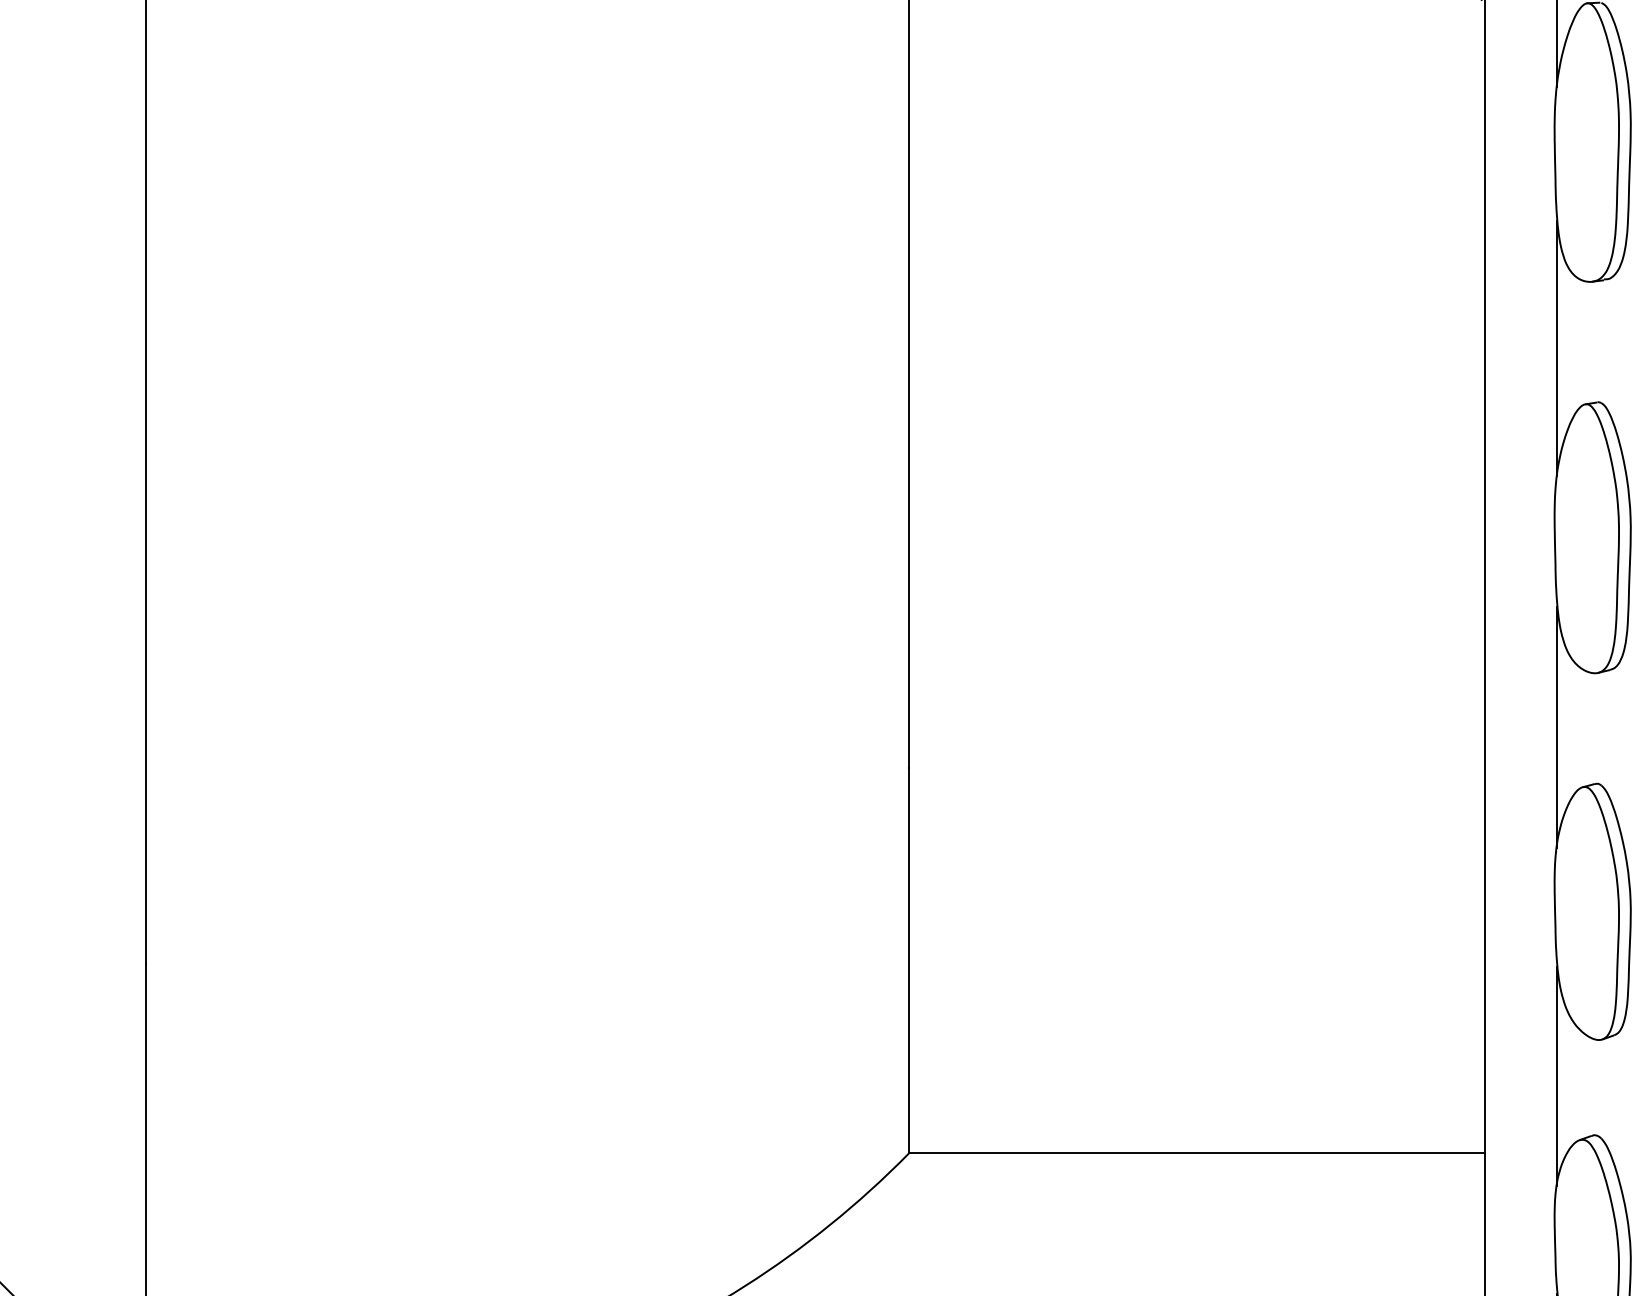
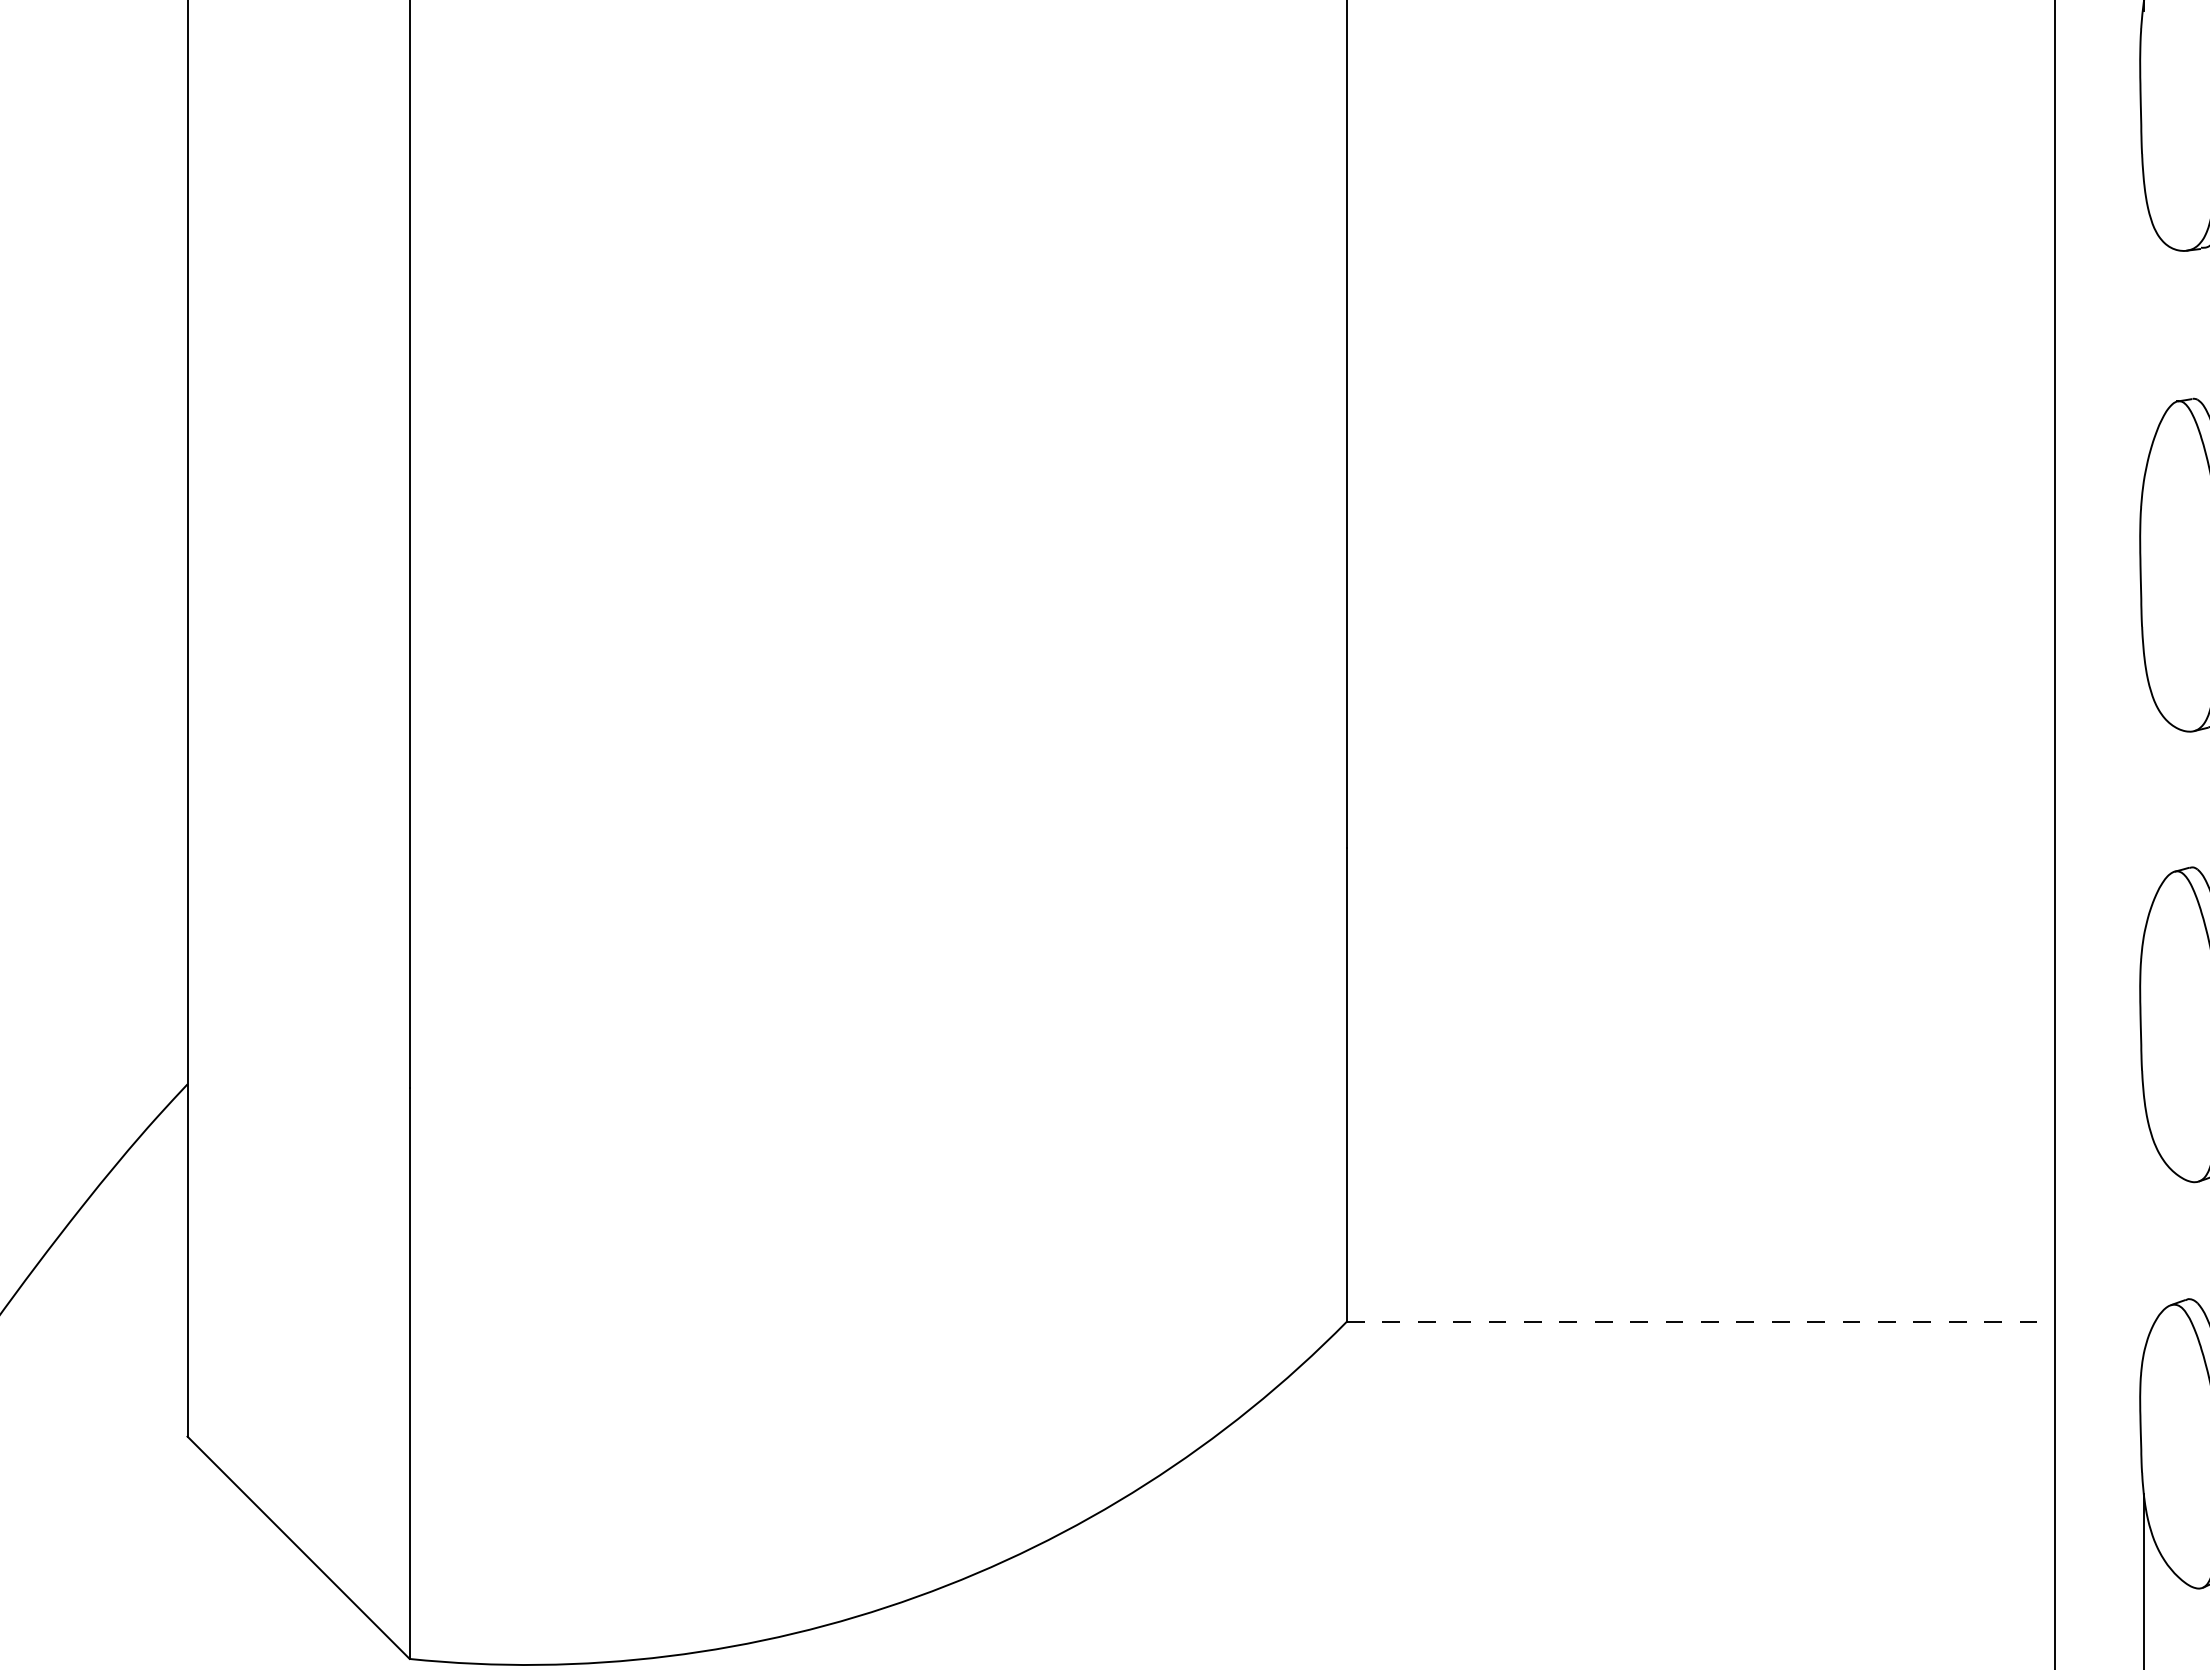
line: (1557, 348) -> (2143, 332), removed
line: (1557, 726) -> (2143, 797), removed
line: (1557, 1076) -> (2143, 1227), removed
line: (1197, 1153) -> (1701, 1321), solid -> dashed

